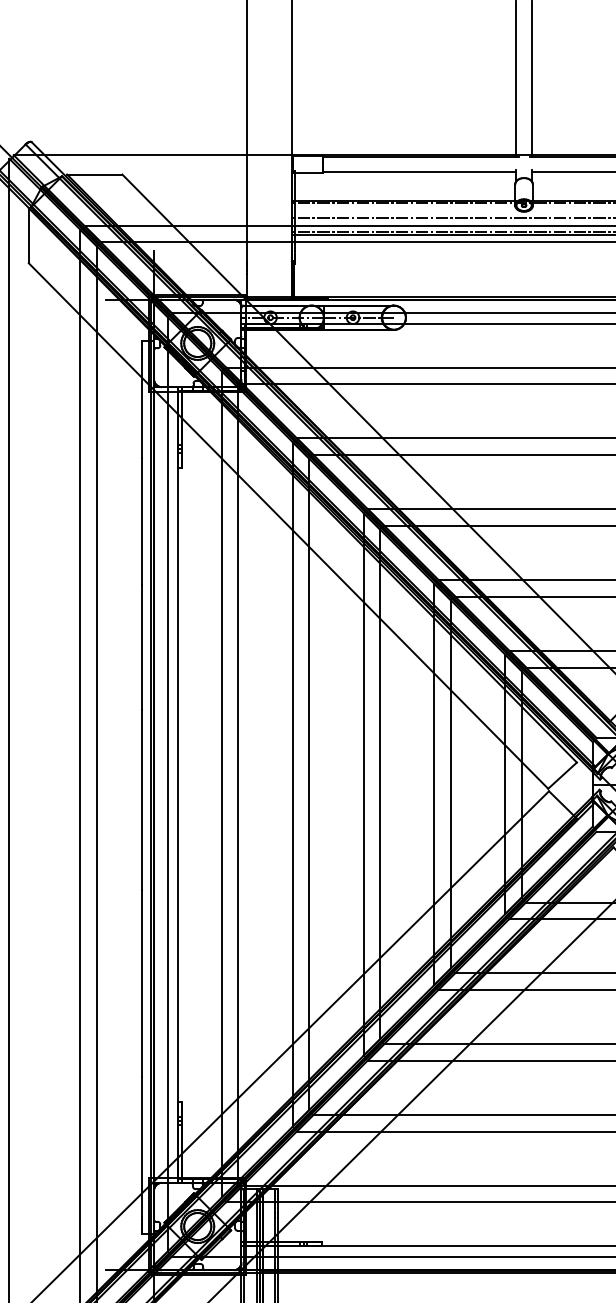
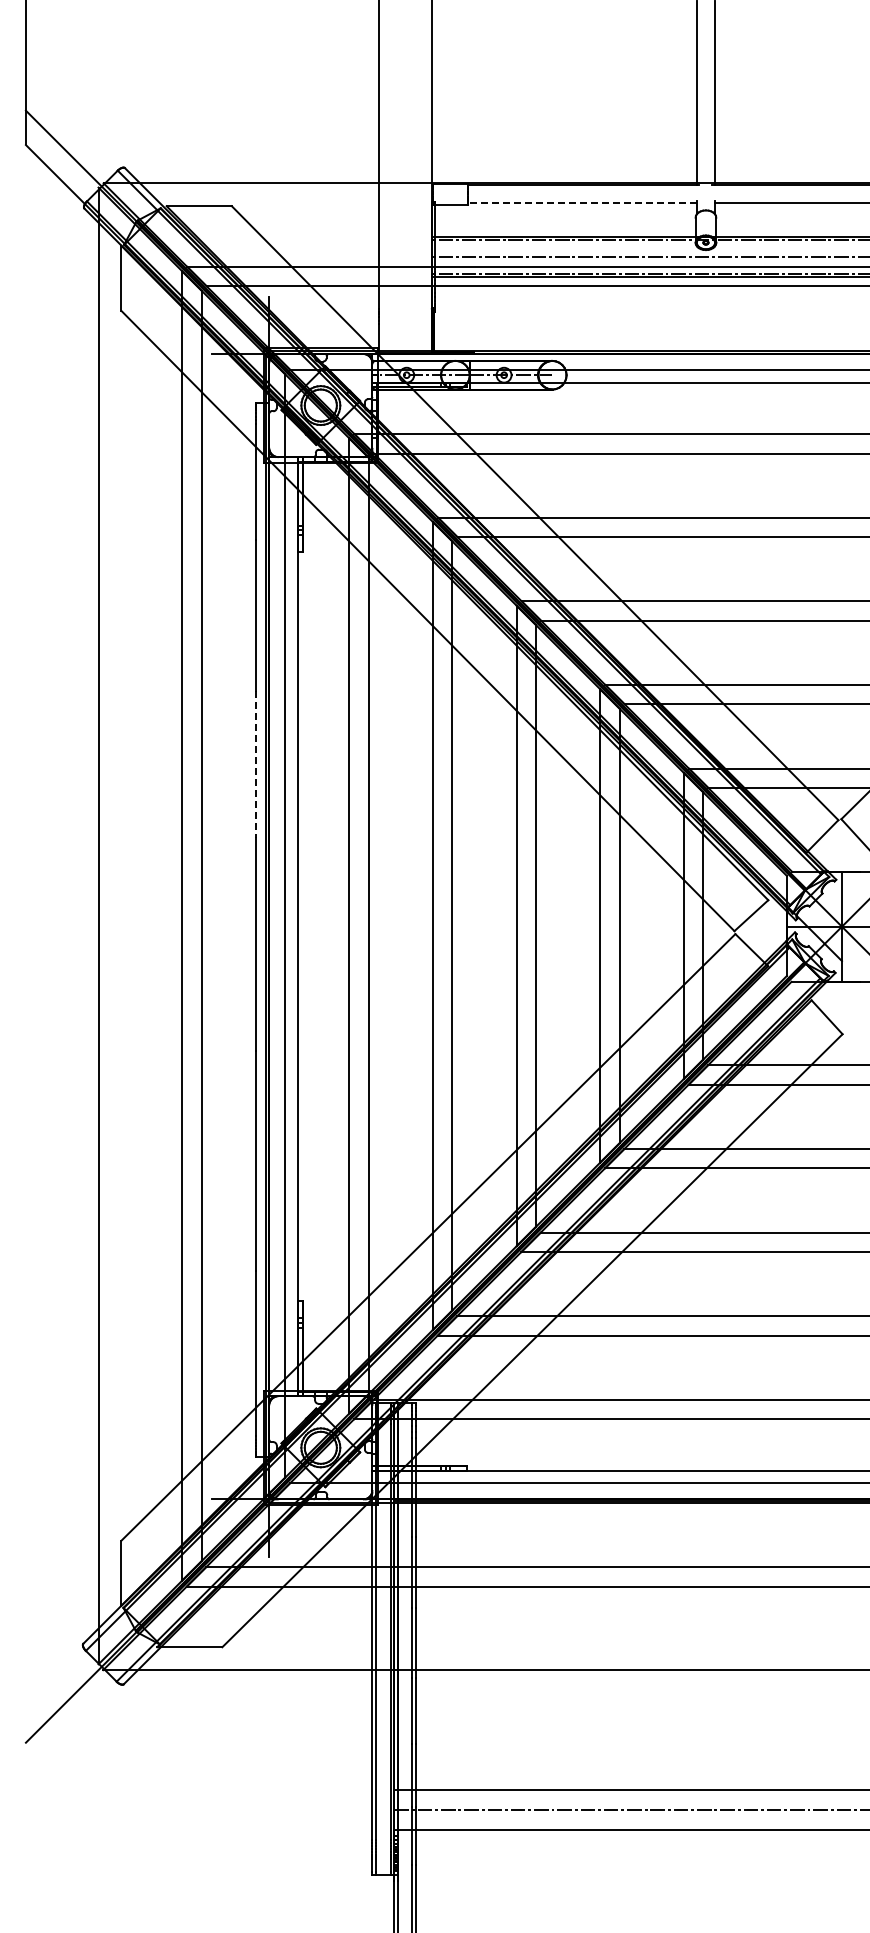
line: (419, 172) -> (582, 203), solid -> dashed
line: (142, 647) -> (255, 764), solid -> dashed

